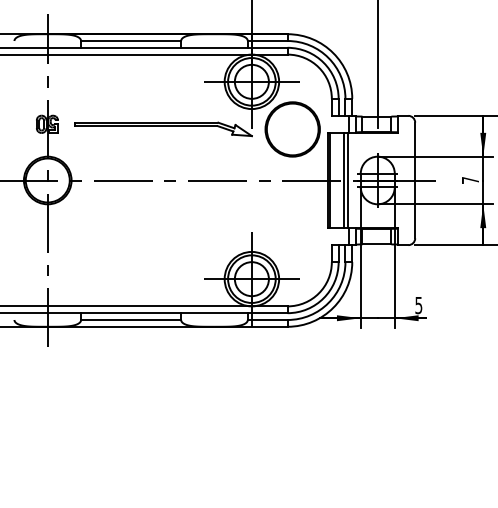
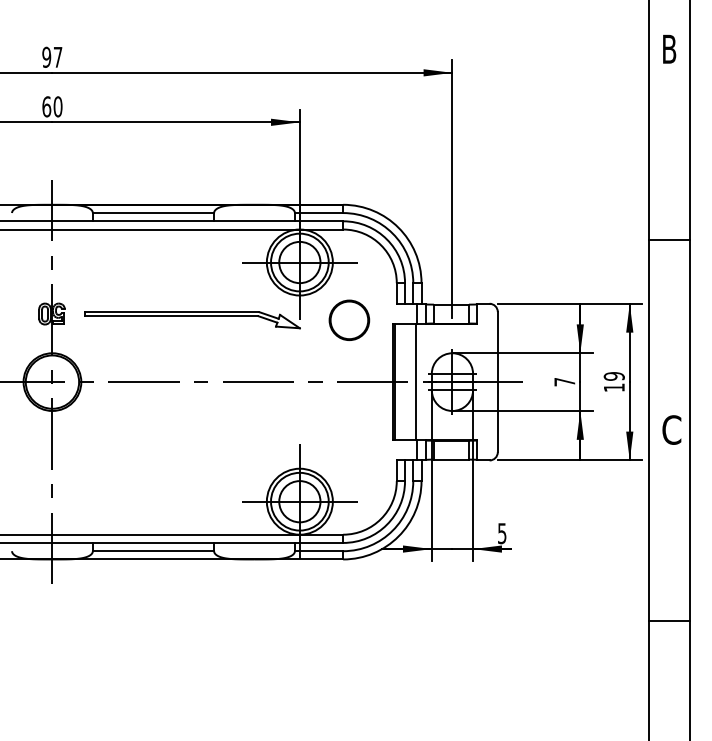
part: (292, 129) -> (349, 320), size x0.6
line: (343, 179) -> (411, 381), removed

